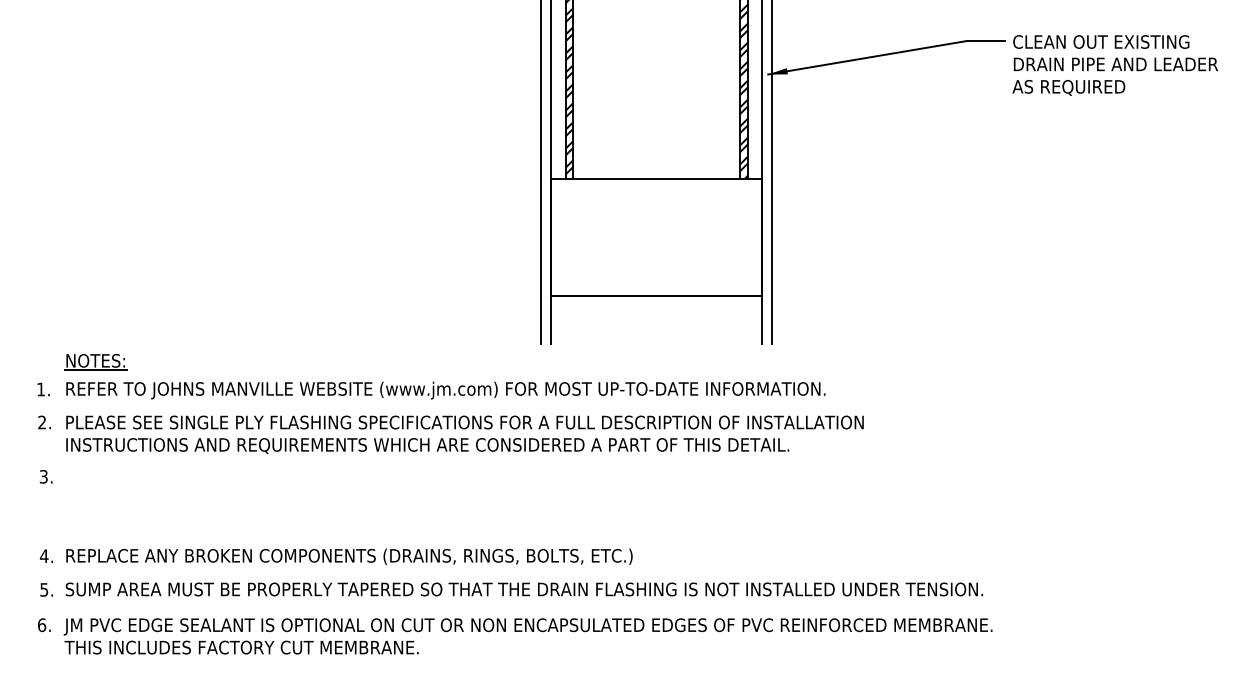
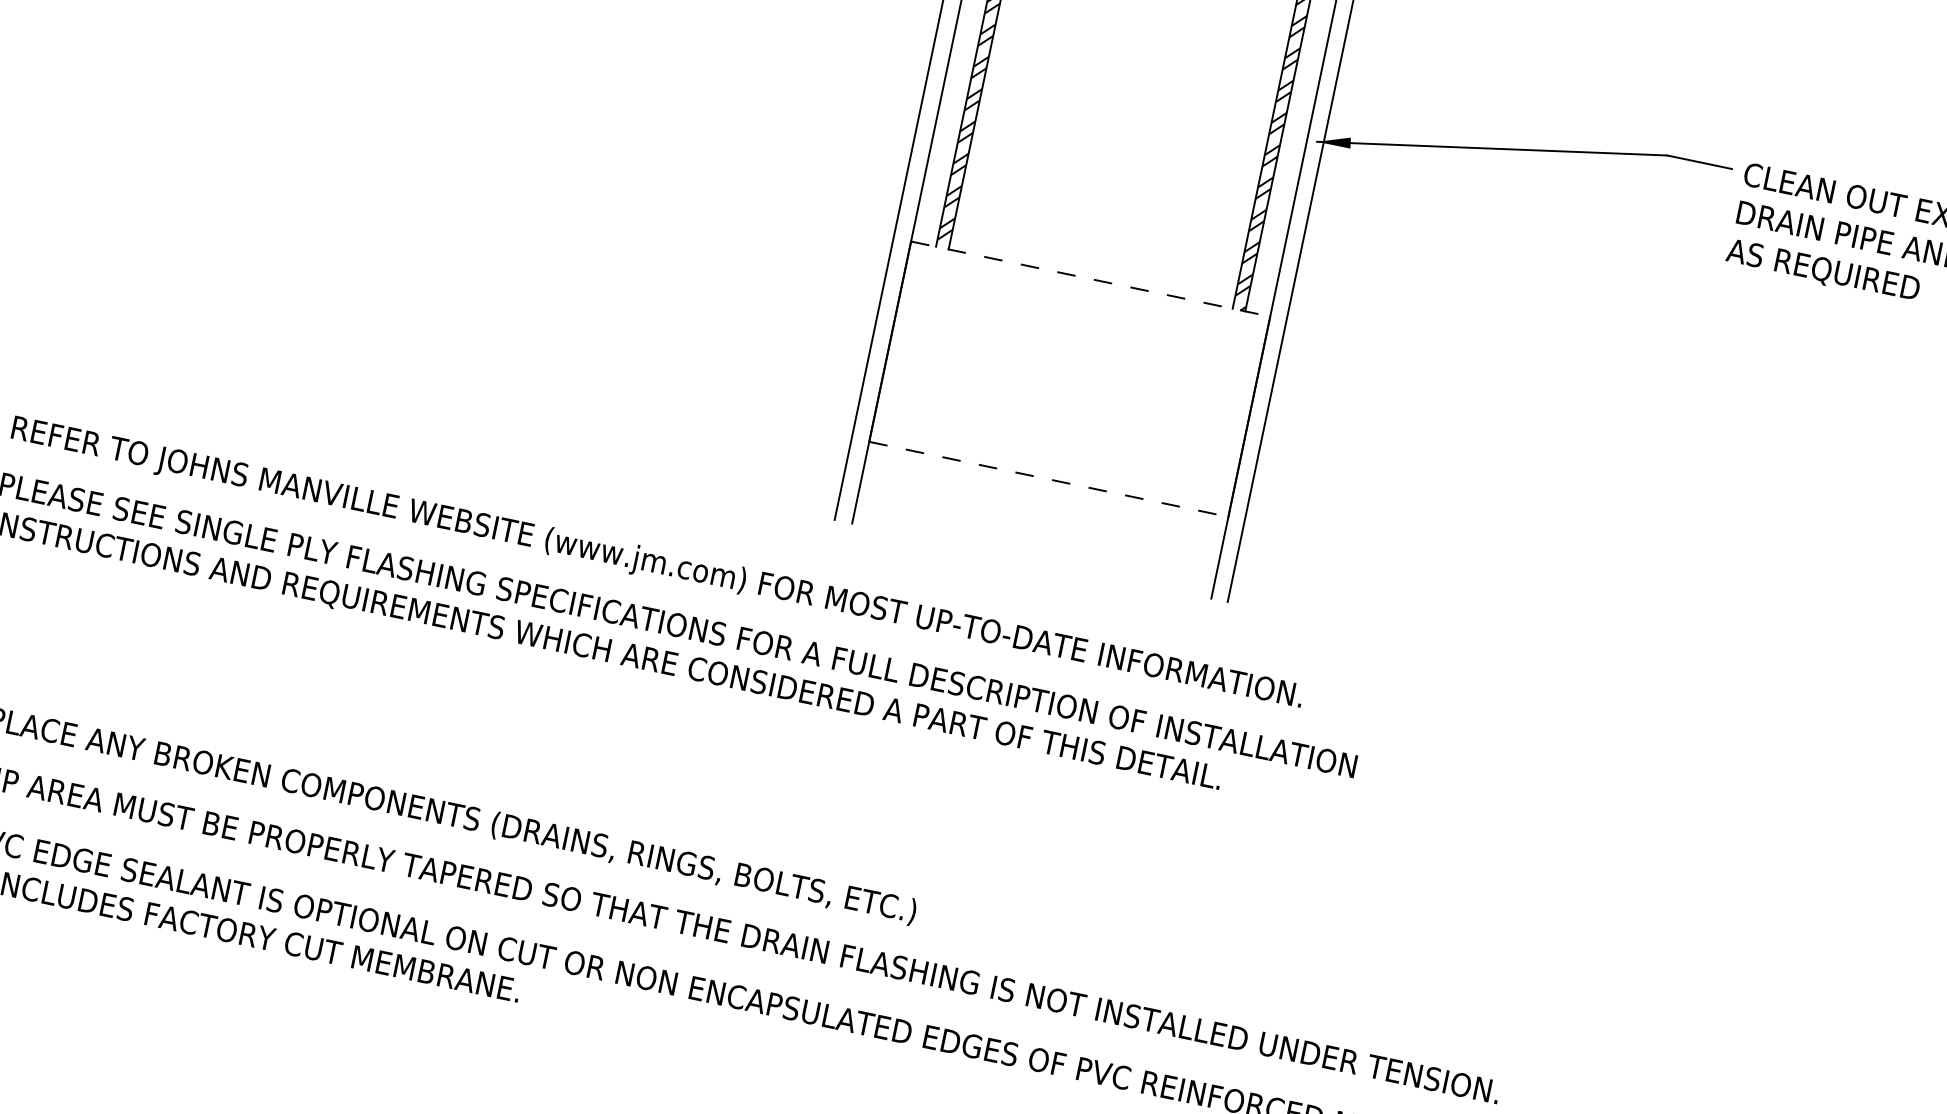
line: (656, 178) -> (1090, 278), solid -> dashed
line: (656, 296) -> (1048, 479), solid -> dashed
part: (95, 362) -> (71, 392), removed

